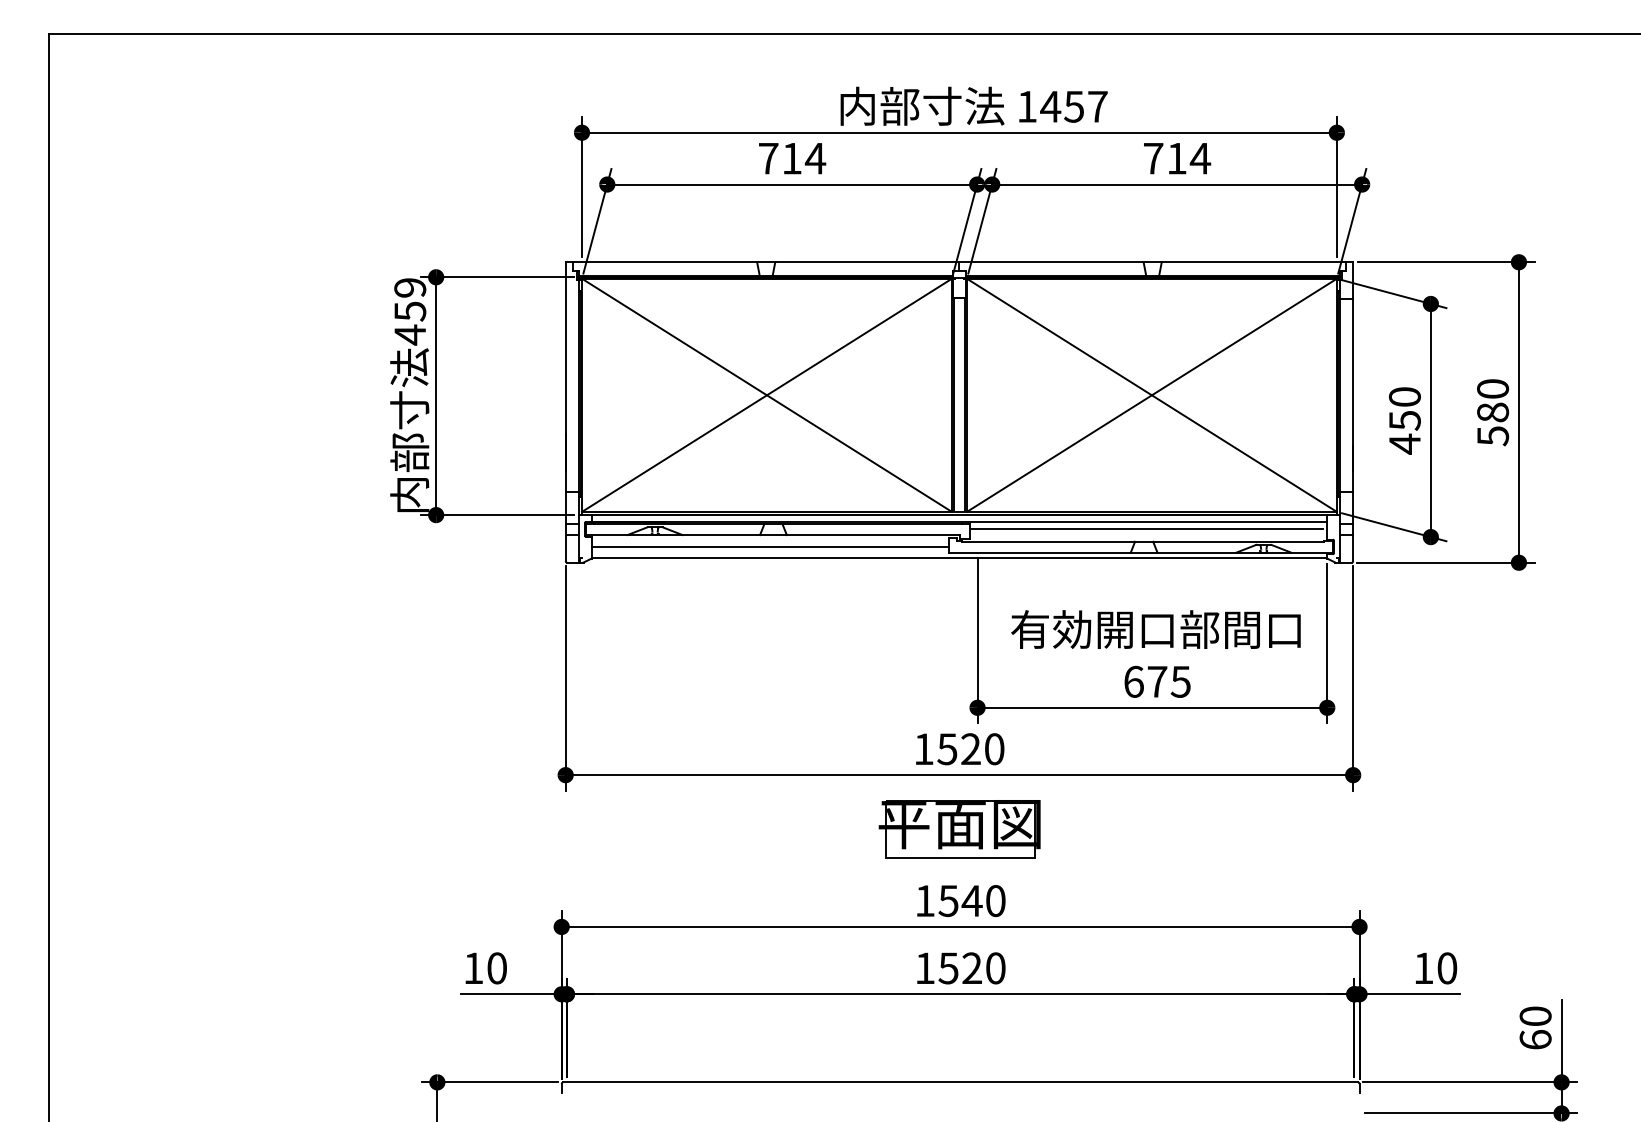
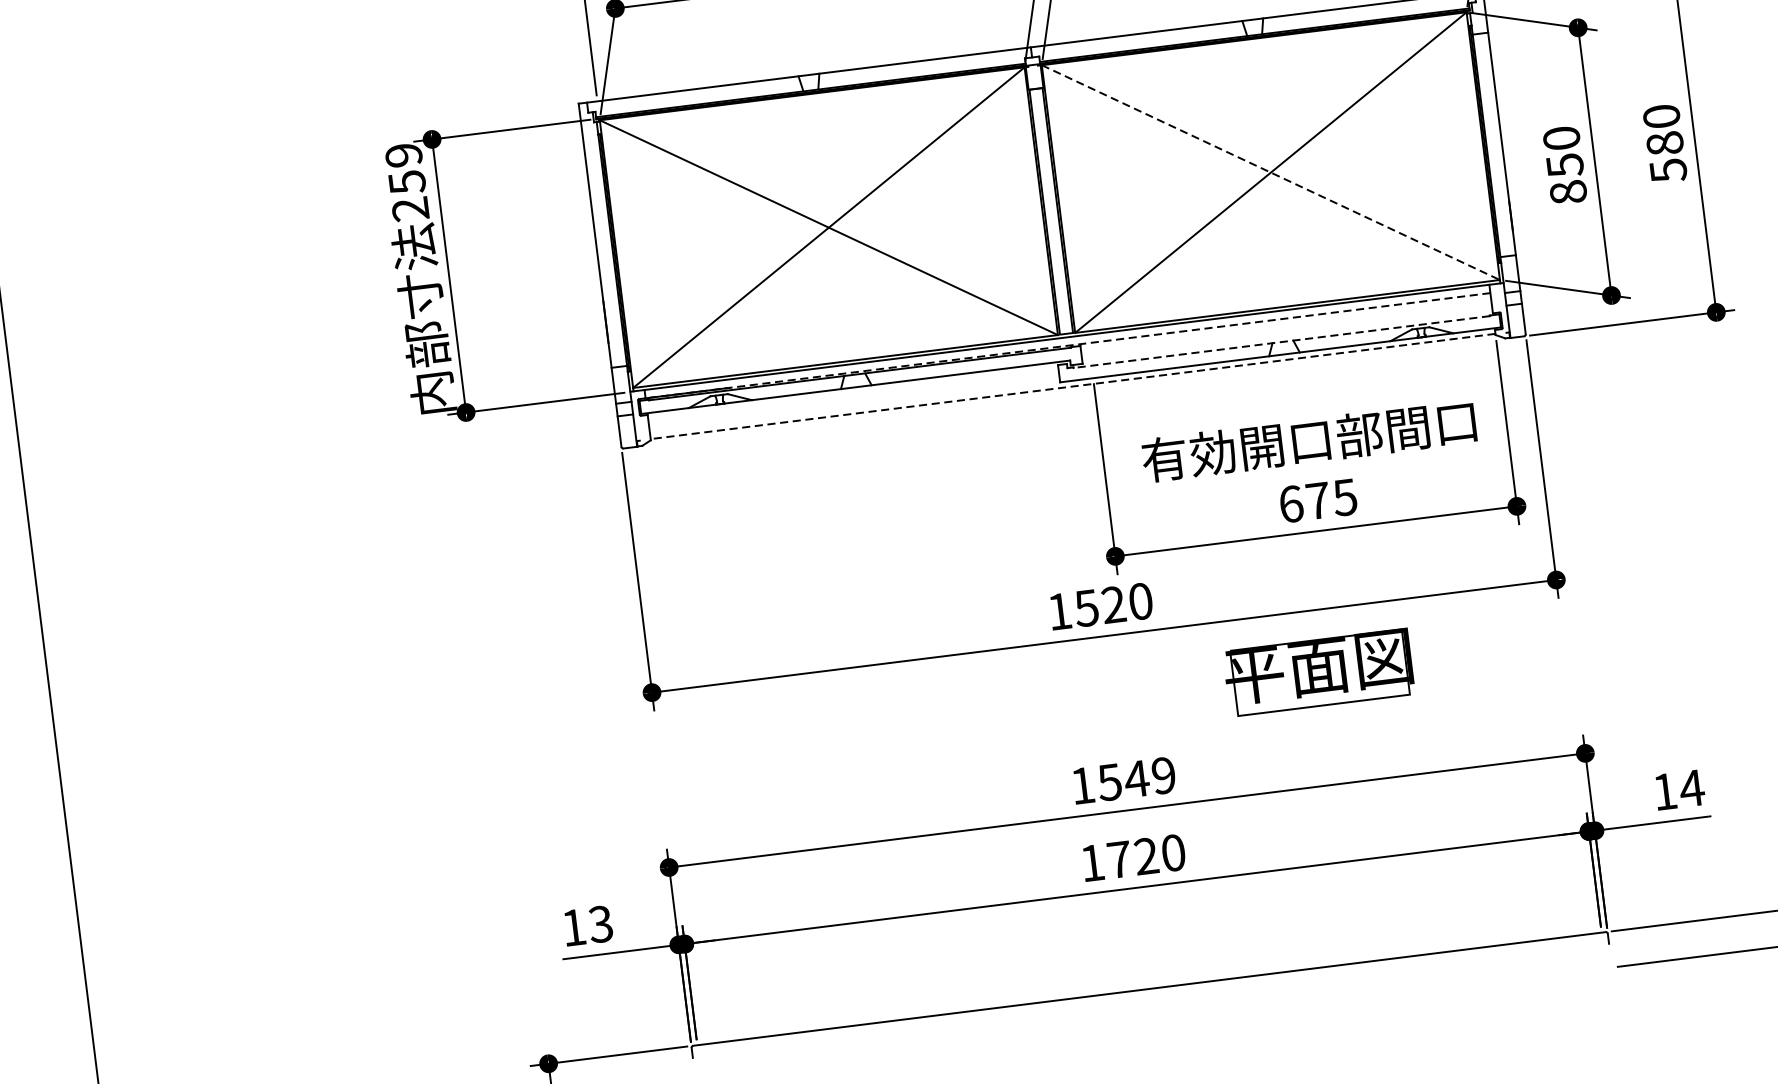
text: (409, 334) -> (409, 208), 459 -> 259
line: (1151, 395) -> (1270, 172), solid -> dashed
text: (1404, 443) -> (1567, 191), 450 -> 850
line: (959, 522) -> (1068, 346), solid -> dashed
line: (1146, 529) -> (1283, 327), removed
line: (1142, 541) -> (1280, 341), solid -> dashed
line: (769, 546) -> (853, 400), removed
line: (959, 557) -> (1073, 386), solid -> dashed
part: (959, 829) -> (1318, 672), moved
text: (995, 901) -> (1163, 776), 1540 -> 1549
text: (496, 968) -> (600, 924), 10 -> 13
text: (948, 968) -> (1119, 859), 1520 -> 1720
text: (1446, 968) -> (1691, 788), 10 -> 14

